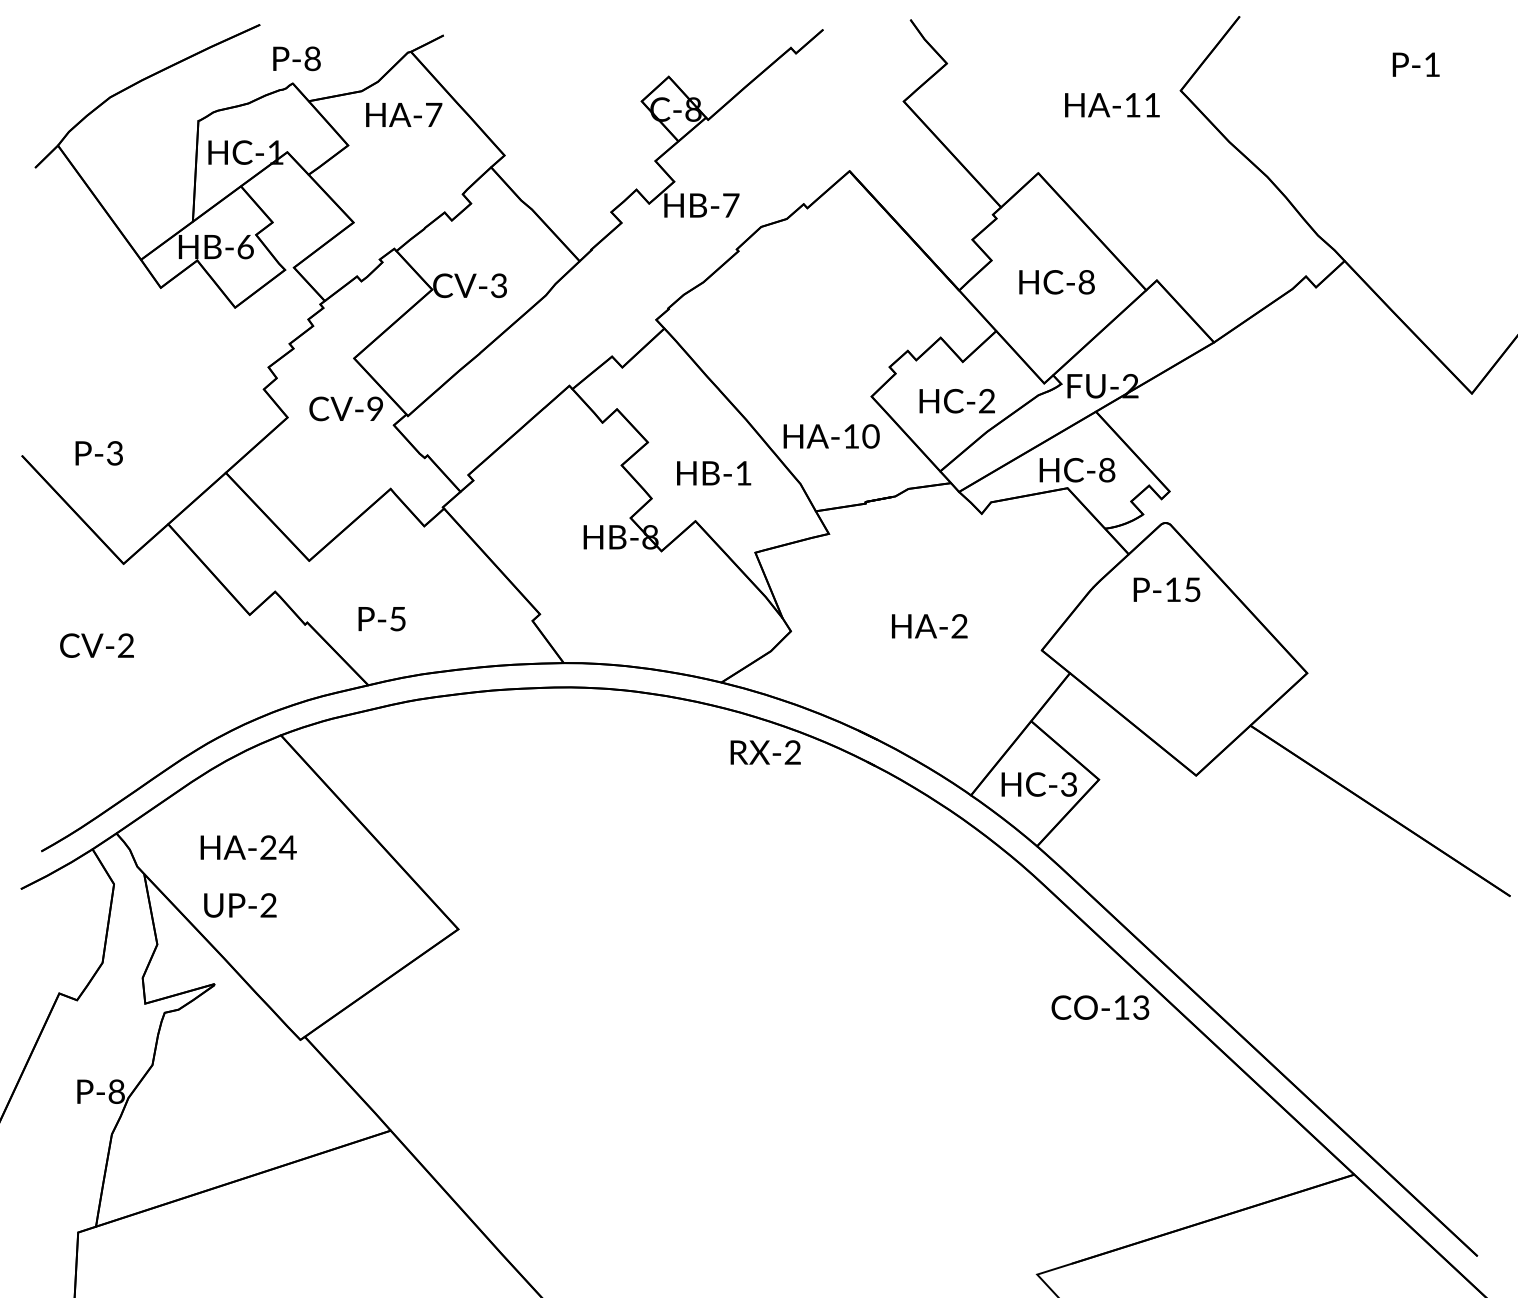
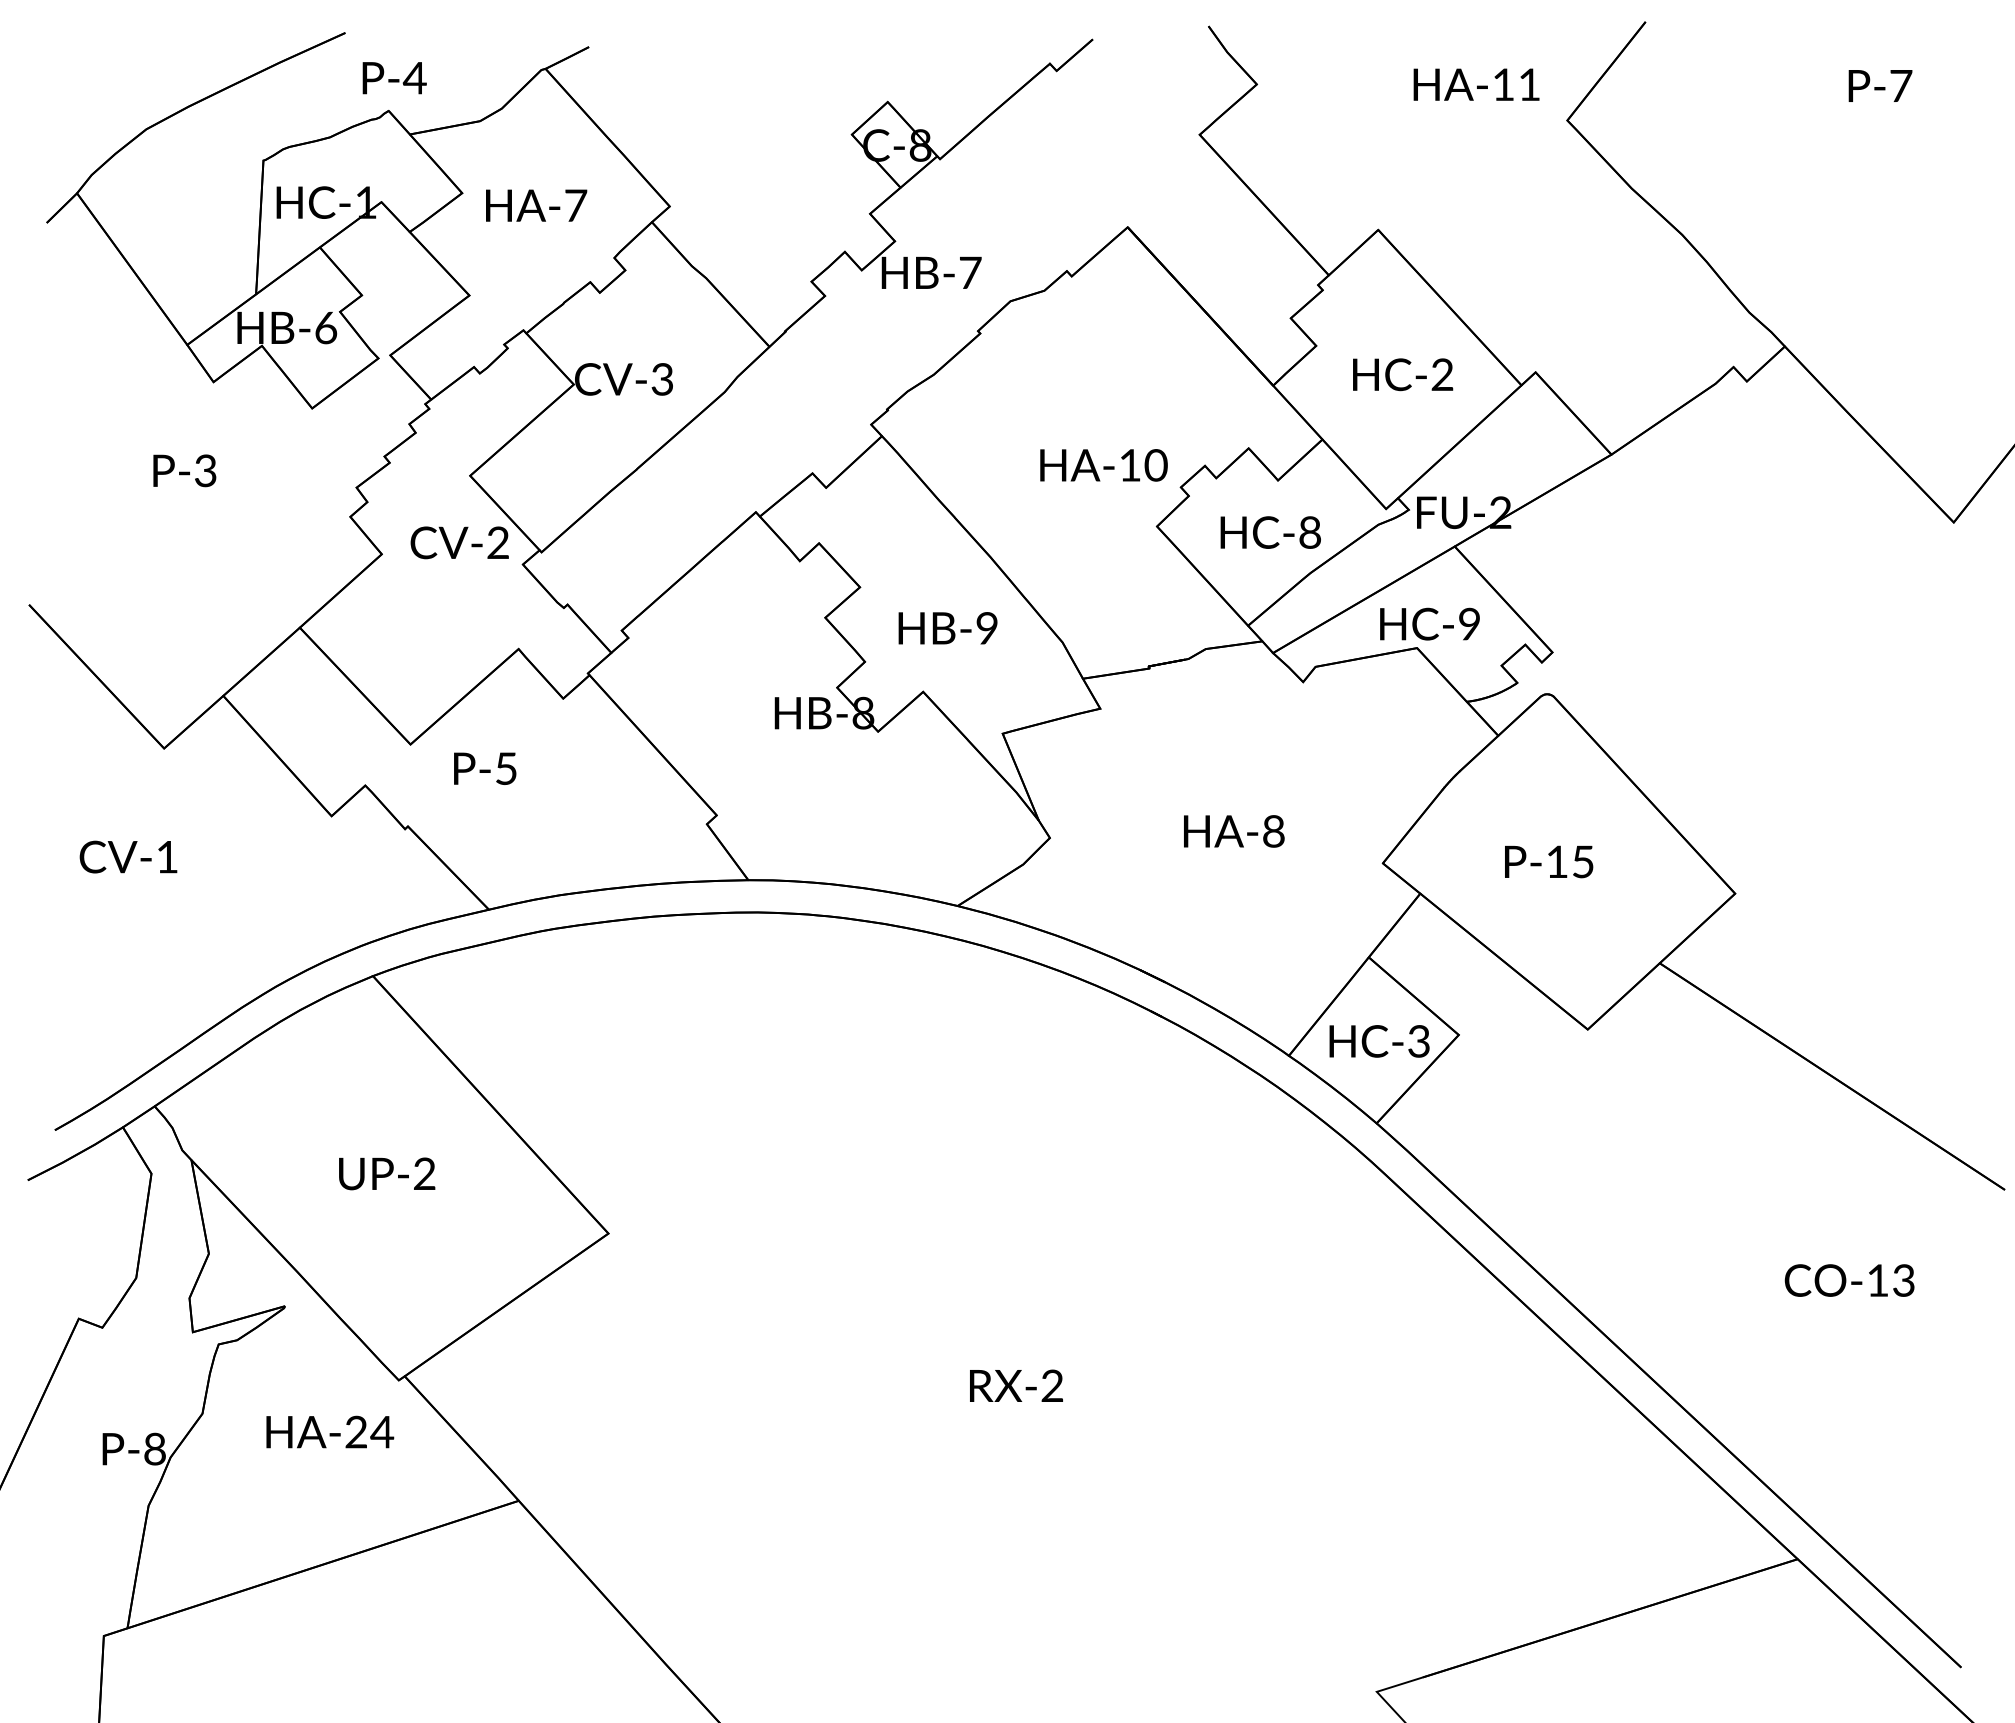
text: (312, 58) -> (414, 77), P-8 -> P-4
text: (1432, 64) -> (1901, 85), P-1 -> P-7
text: (1112, 105) -> (1476, 84), moved
text: (404, 114) -> (536, 205), moved
text: (1086, 282) -> (1442, 375), HC-8 -> HC-2
text: (986, 401) -> (1309, 532), HC-2 -> HC-8
text: (374, 408) -> (497, 542), CV-9 -> CV-2
text: (831, 436) -> (1103, 465), moved
text: (99, 453) -> (184, 470), moved
text: (1107, 471) -> (1469, 625), HC-8 -> HC-9
text: (743, 473) -> (986, 628), HB-1 -> HB-9
text: (1167, 589) -> (1549, 861), moved
text: (382, 618) -> (485, 768), moved
text: (959, 626) -> (1273, 831), HA-2 -> HA-8
text: (125, 645) -> (166, 856), CV-2 -> CV-1
text: (765, 752) -> (1016, 1385), moved
text: (248, 847) -> (330, 1431), moved
text: (240, 905) -> (387, 1173), moved
text: (1100, 1007) -> (1849, 1280), moved

